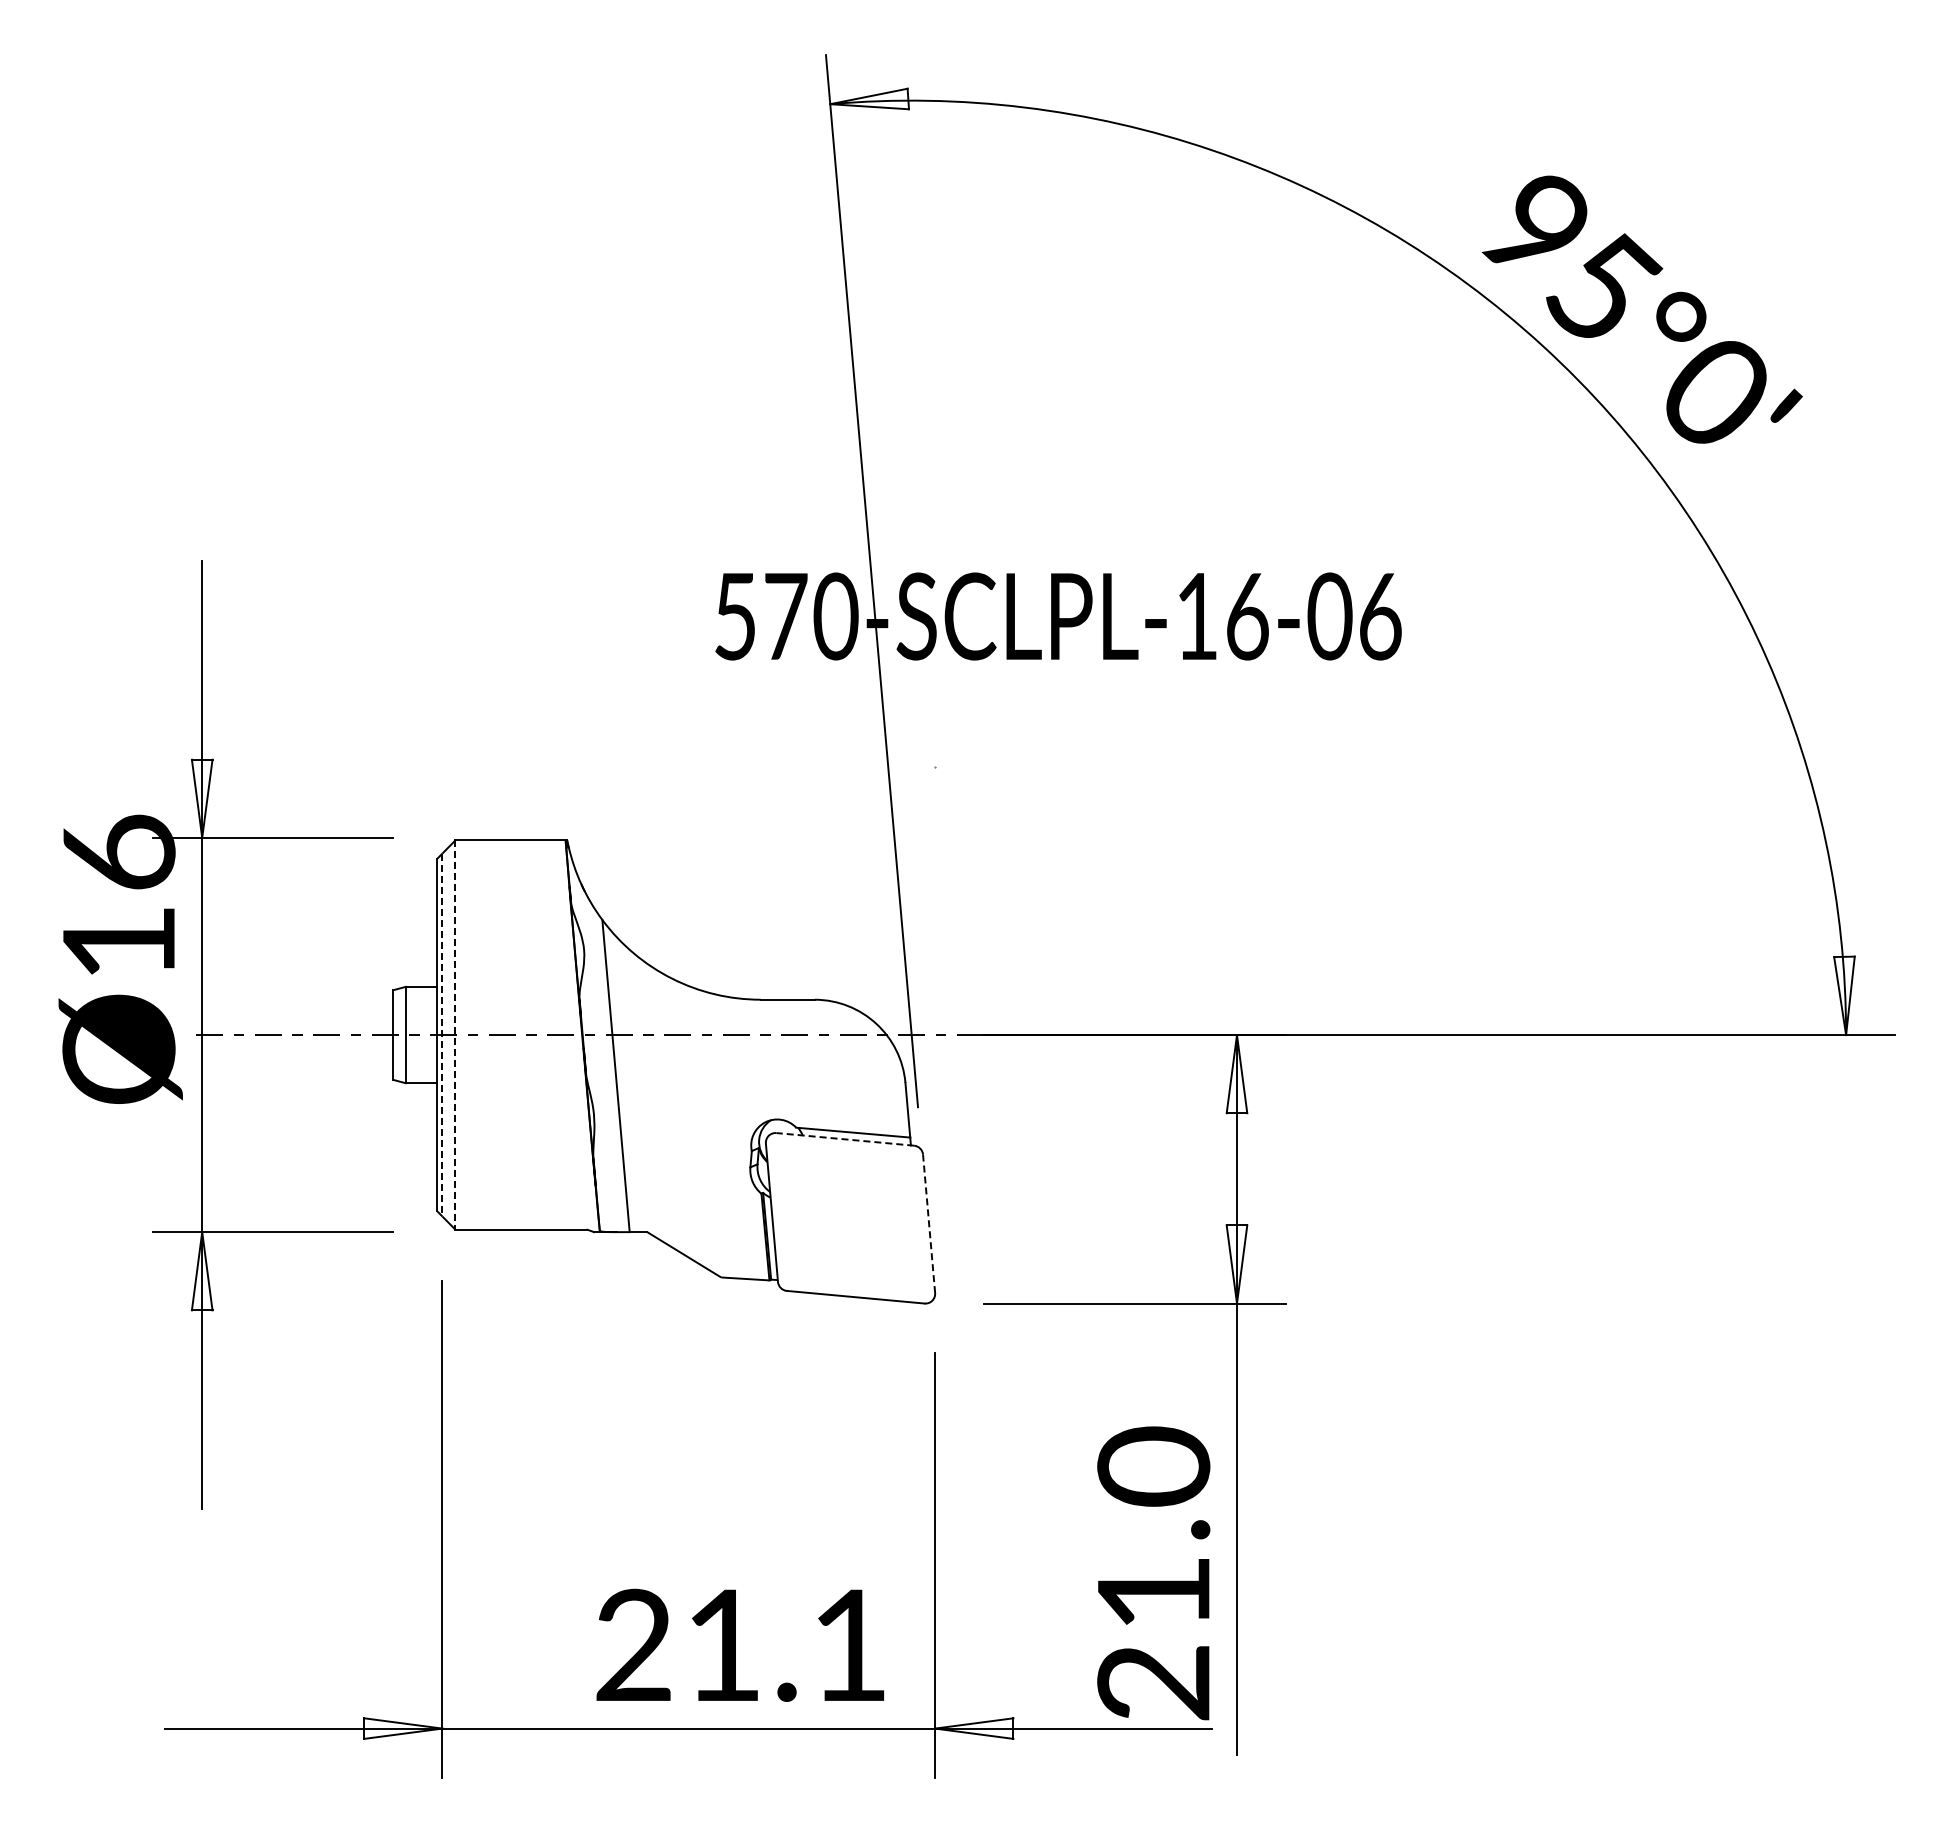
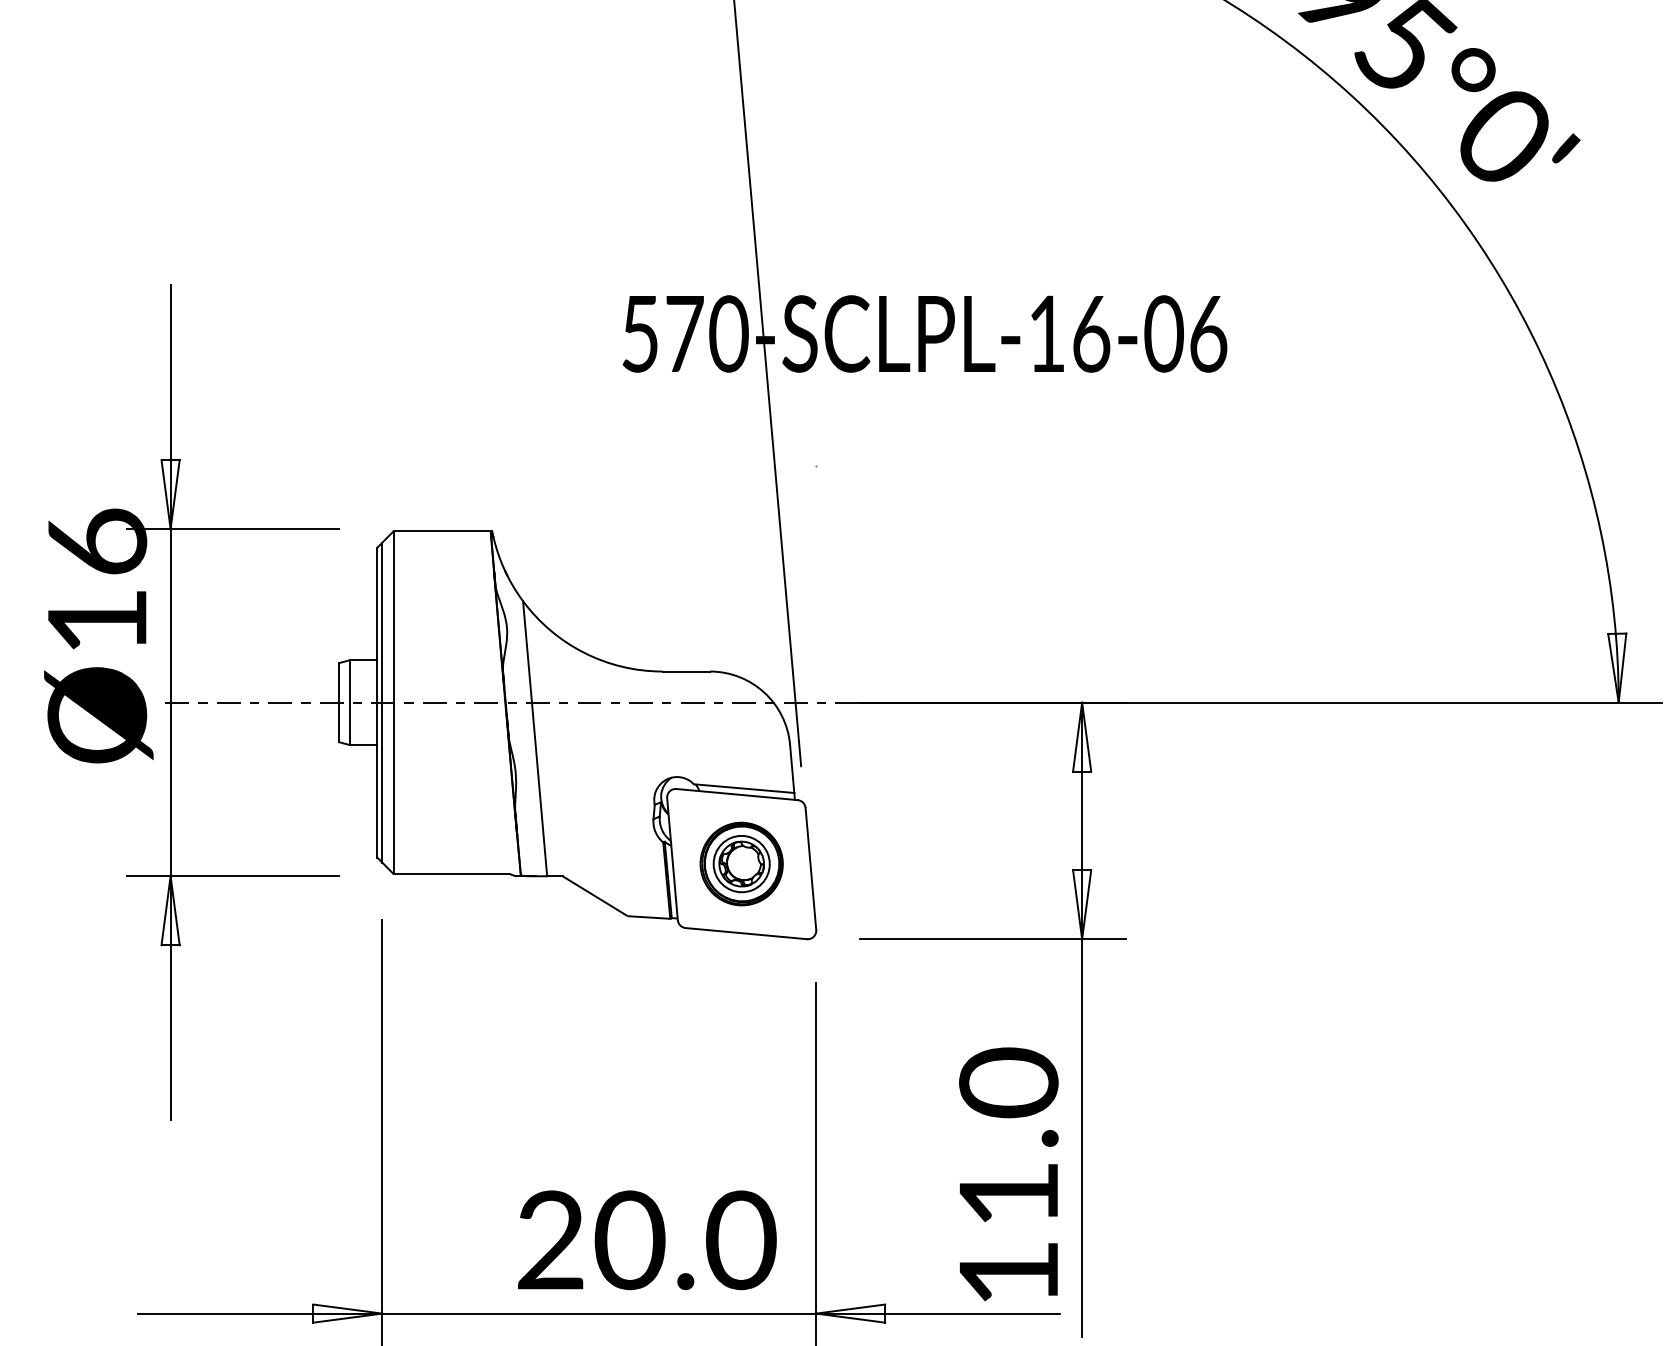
line: (442, 1035) -> (382, 703), dashed -> solid
line: (455, 1035) -> (393, 703), dashed -> solid
line: (844, 1139) -> (736, 794), dashed -> solid
part: (850, 1218) -> (741, 864), added
line: (929, 1223) -> (811, 868), dashed -> solid
text: (786, 1644) -> (685, 1239), 21.1 -> 20.0
text: (1153, 1683) -> (1008, 1273), 21.0 -> 11.0

